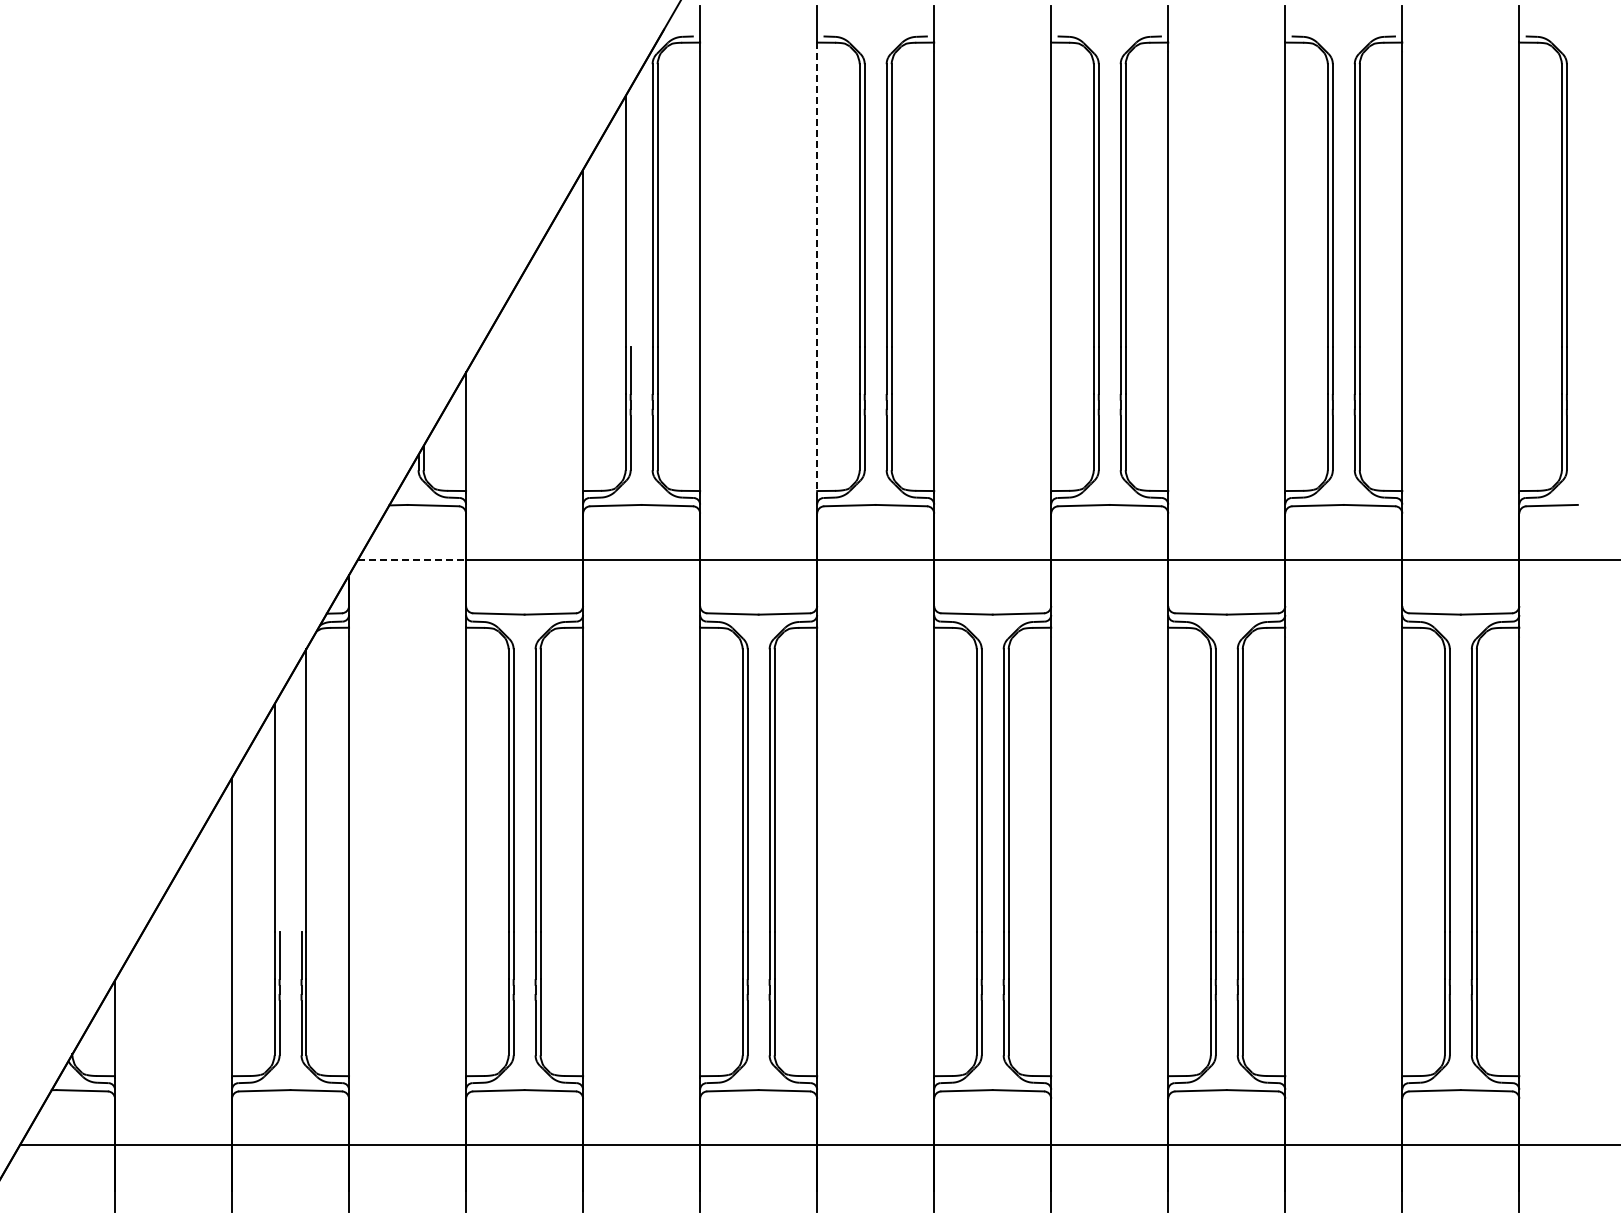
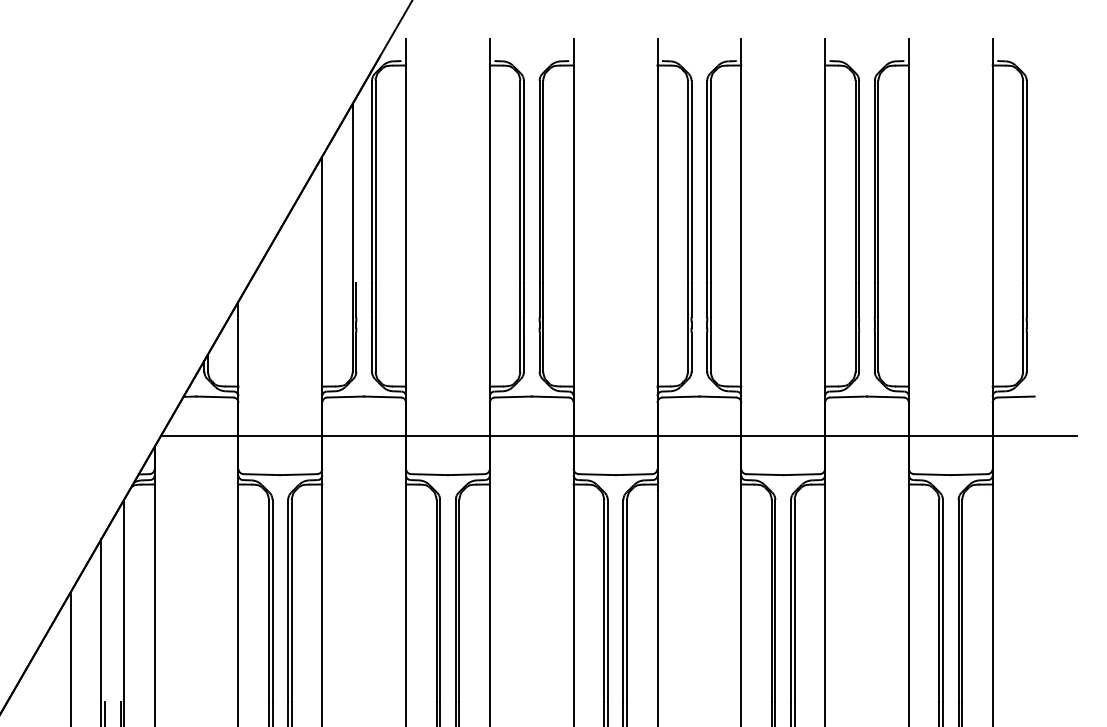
line: (817, 267) -> (490, 226), dashed -> solid
line: (412, 559) -> (200, 435), dashed -> solid

